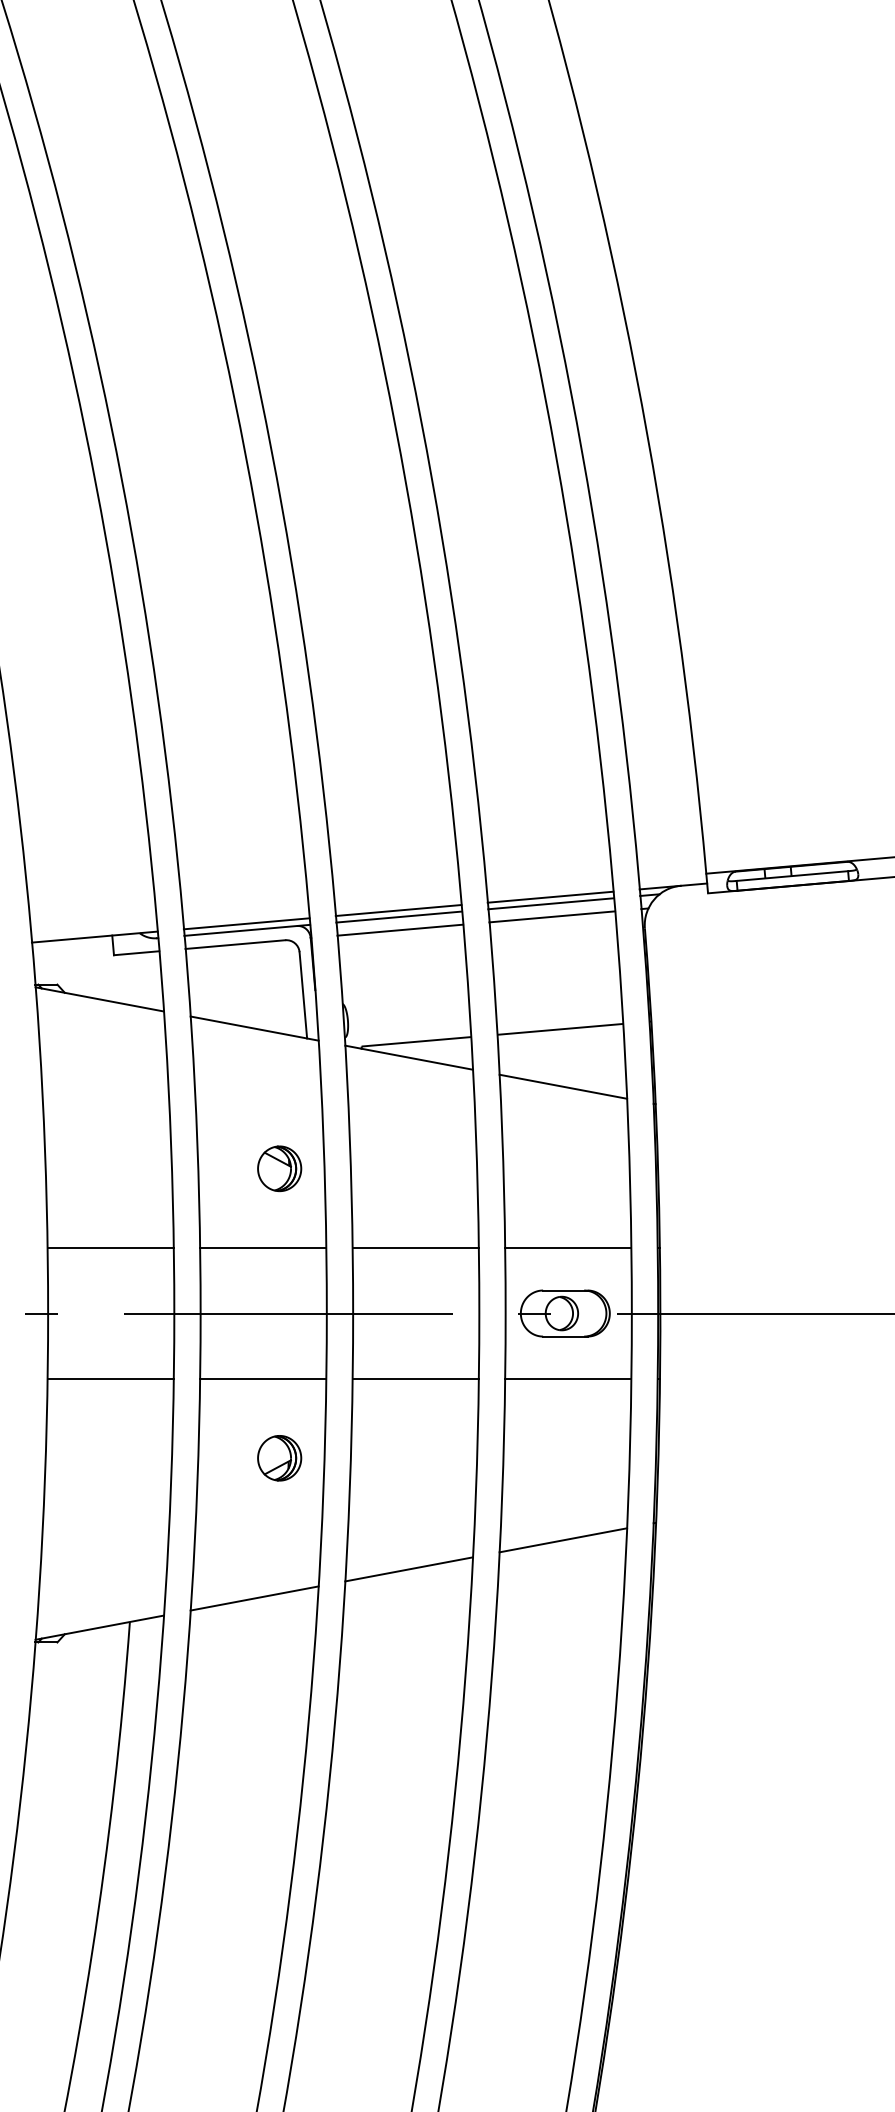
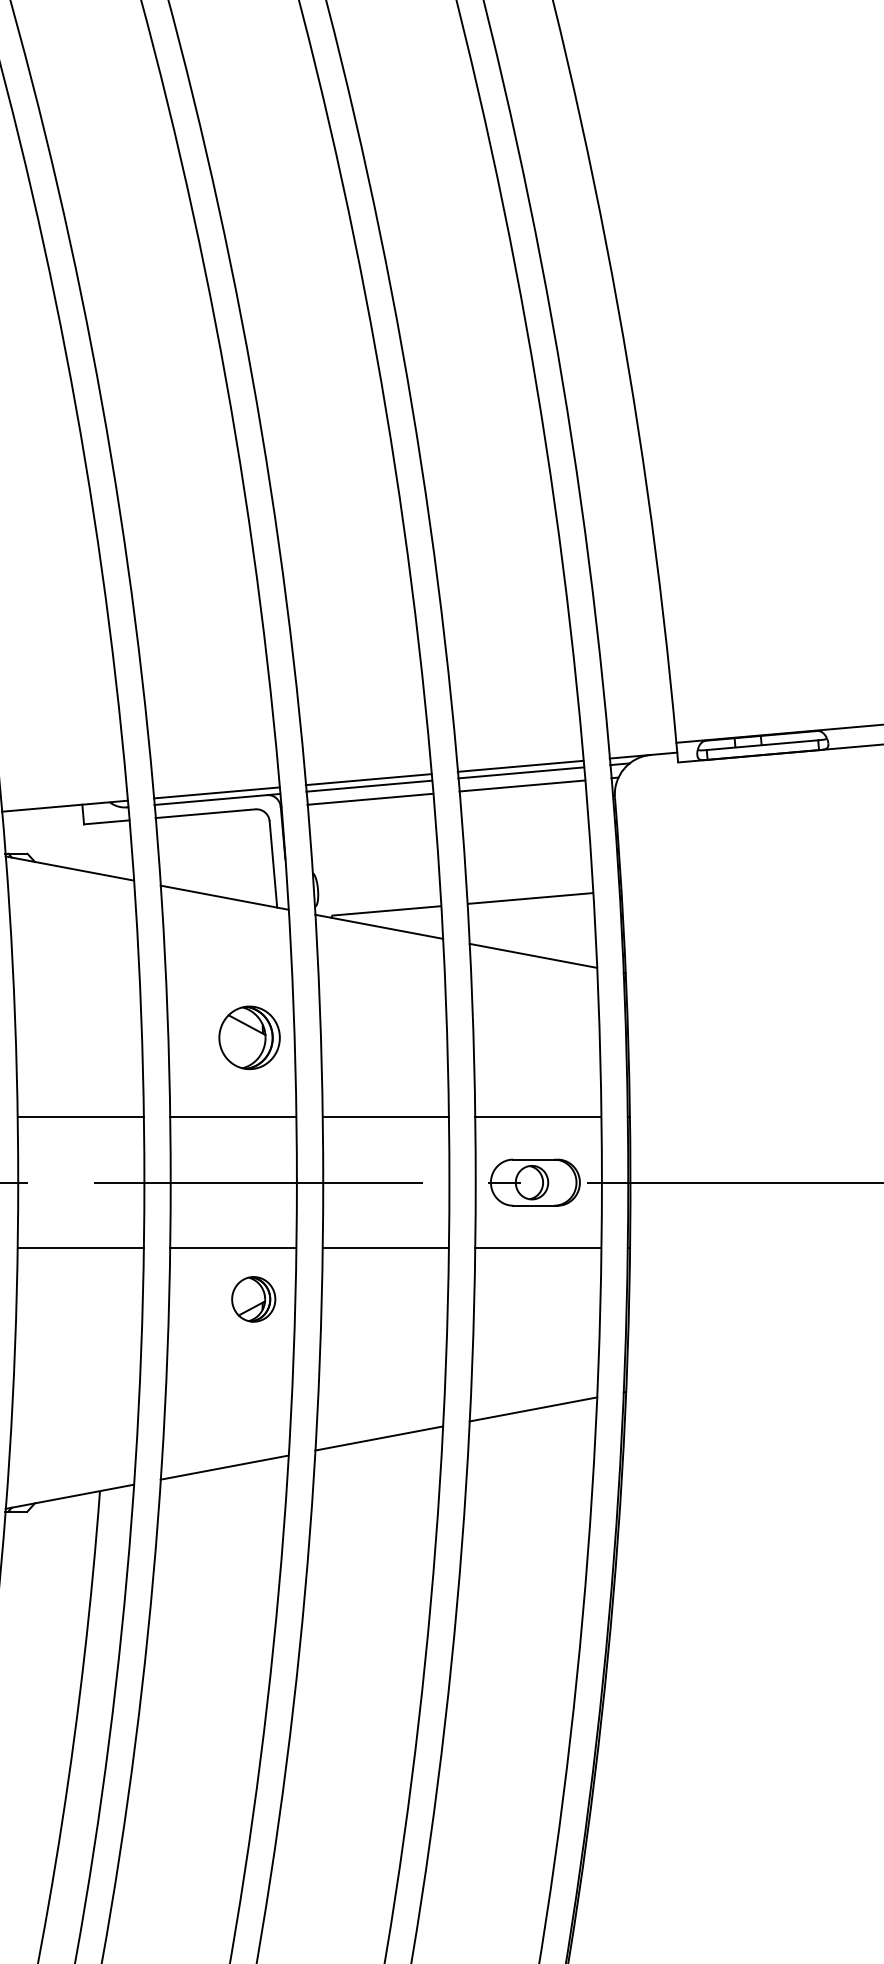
part: (279, 1168) -> (249, 1037), size x1.4
part: (279, 1458) -> (253, 1299), moved

